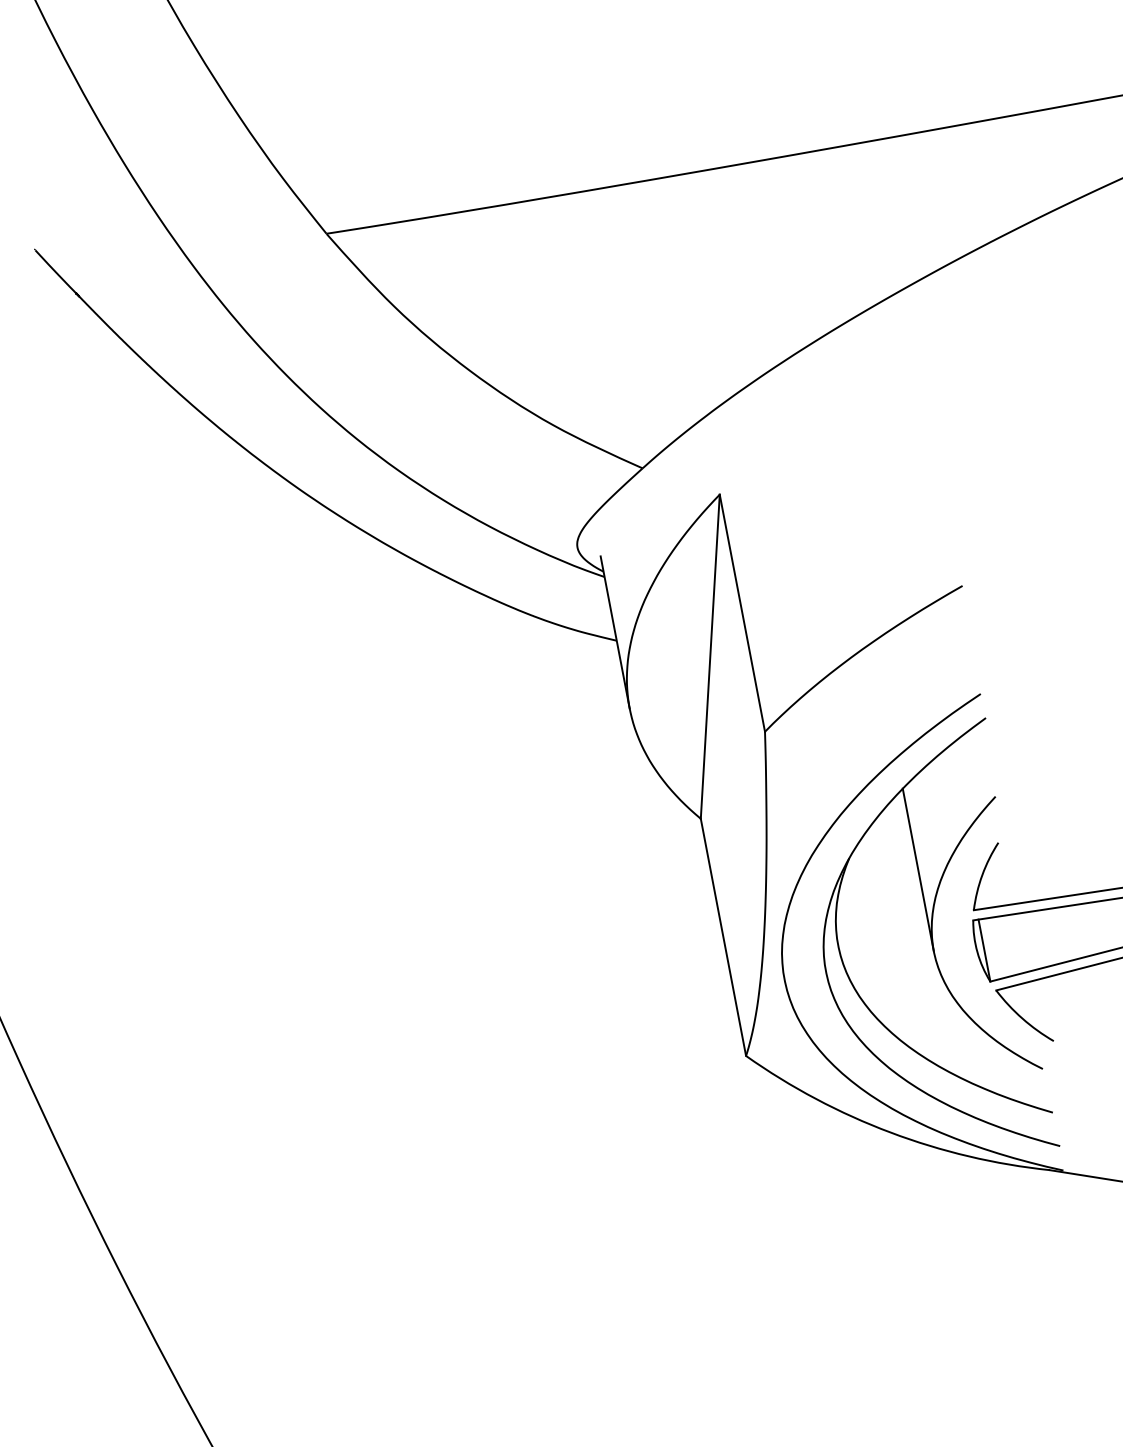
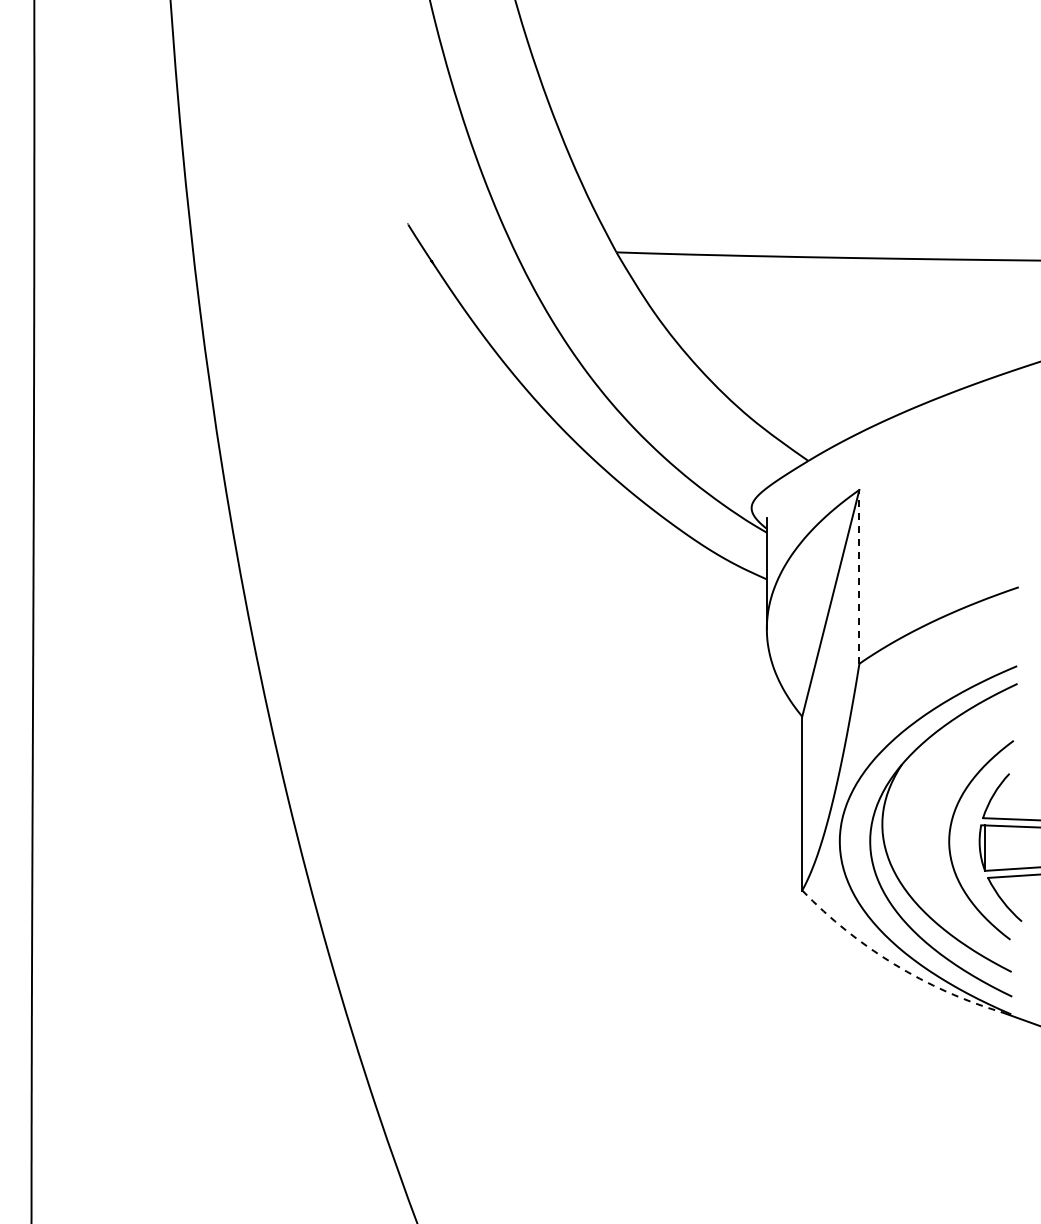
line: (742, 612) -> (859, 576), solid -> dashed
line: (918, 868) -> (949, 781), removed
arc: (891, 1132) -> (894, 964), solid -> dashed

